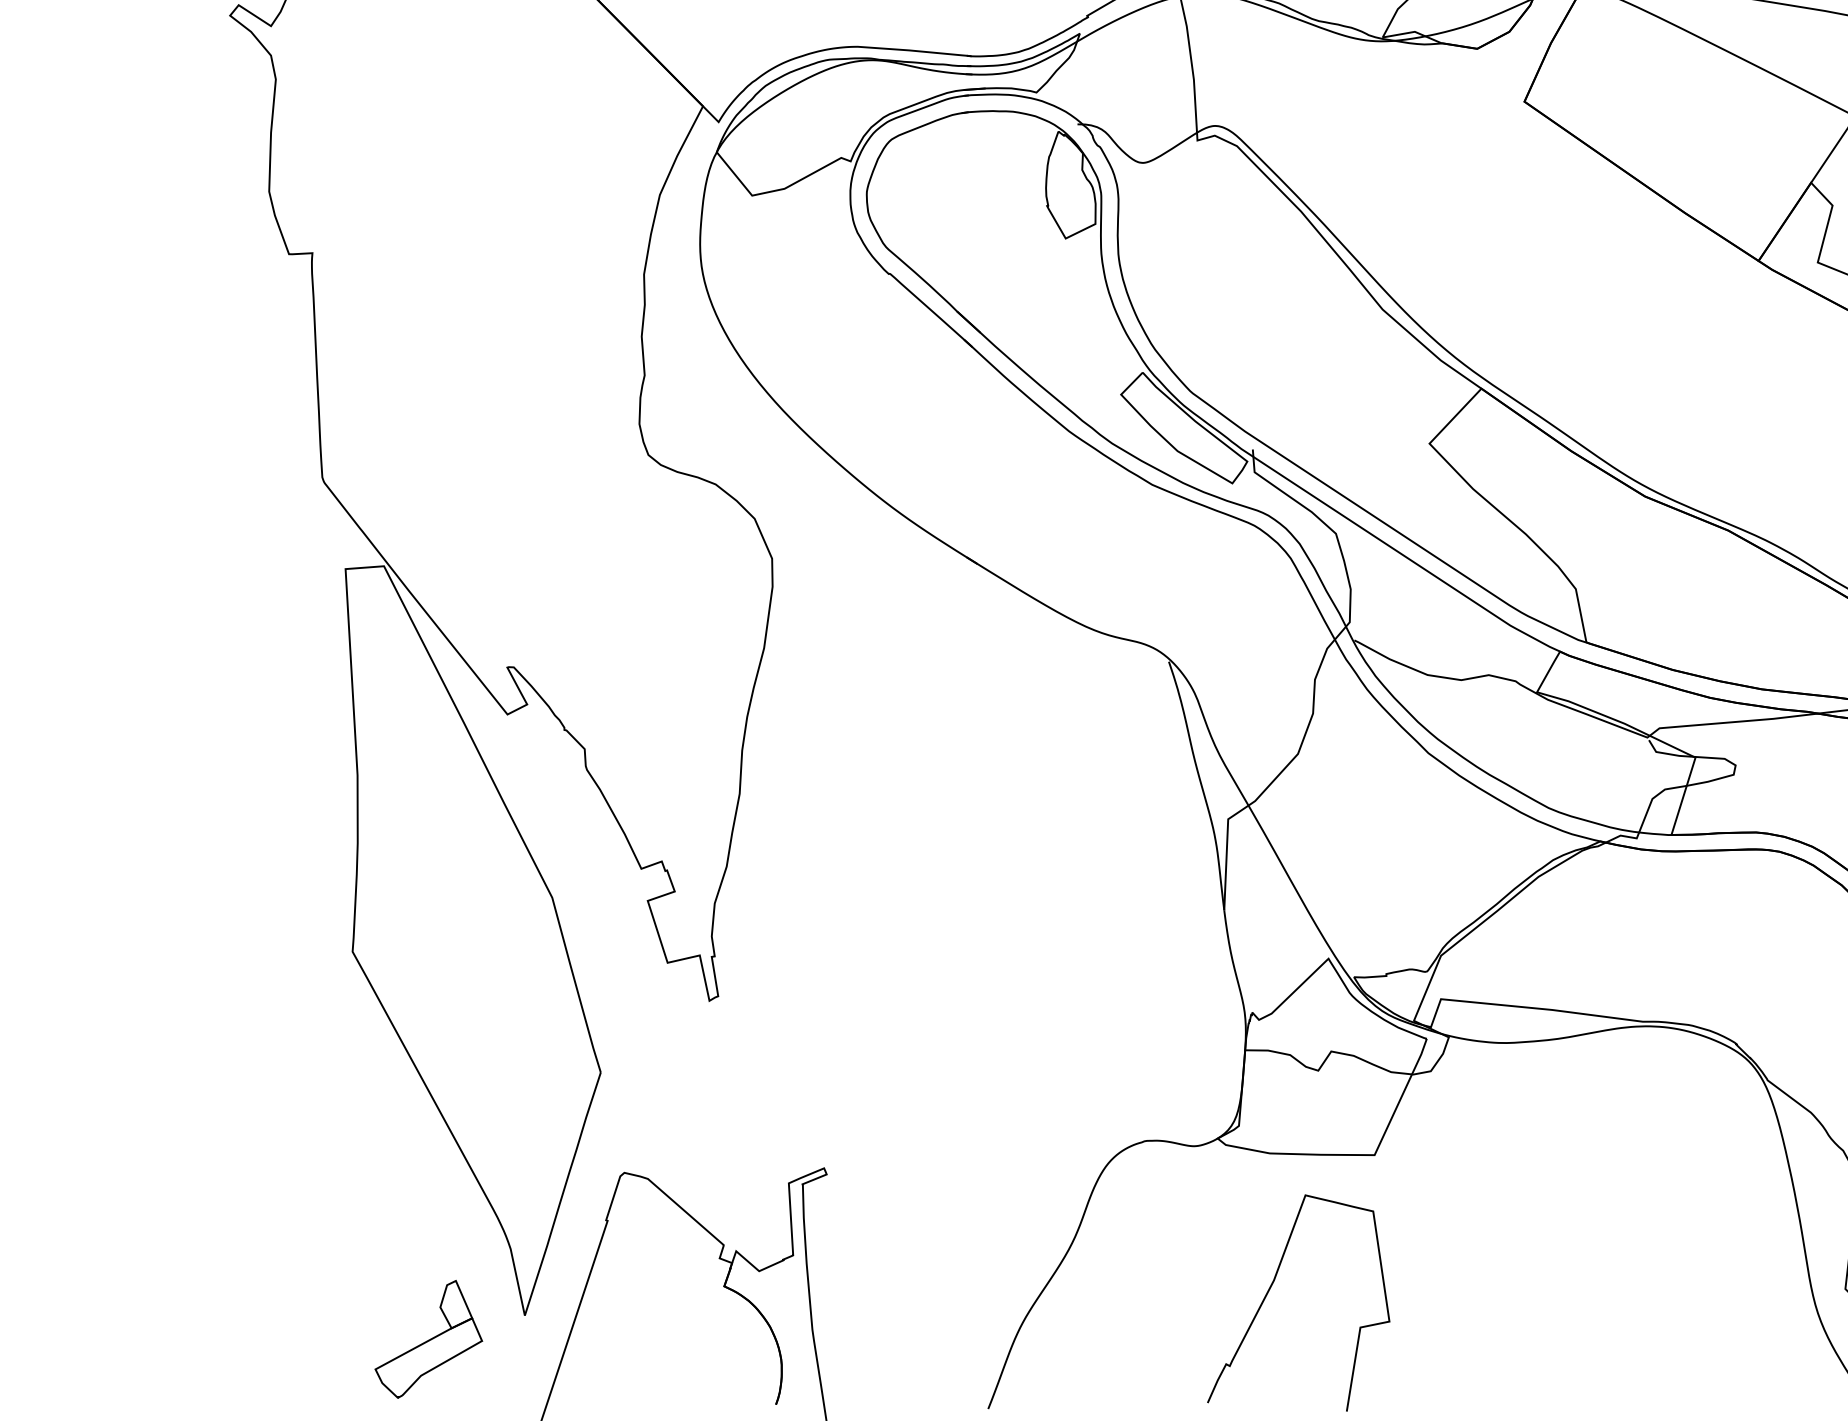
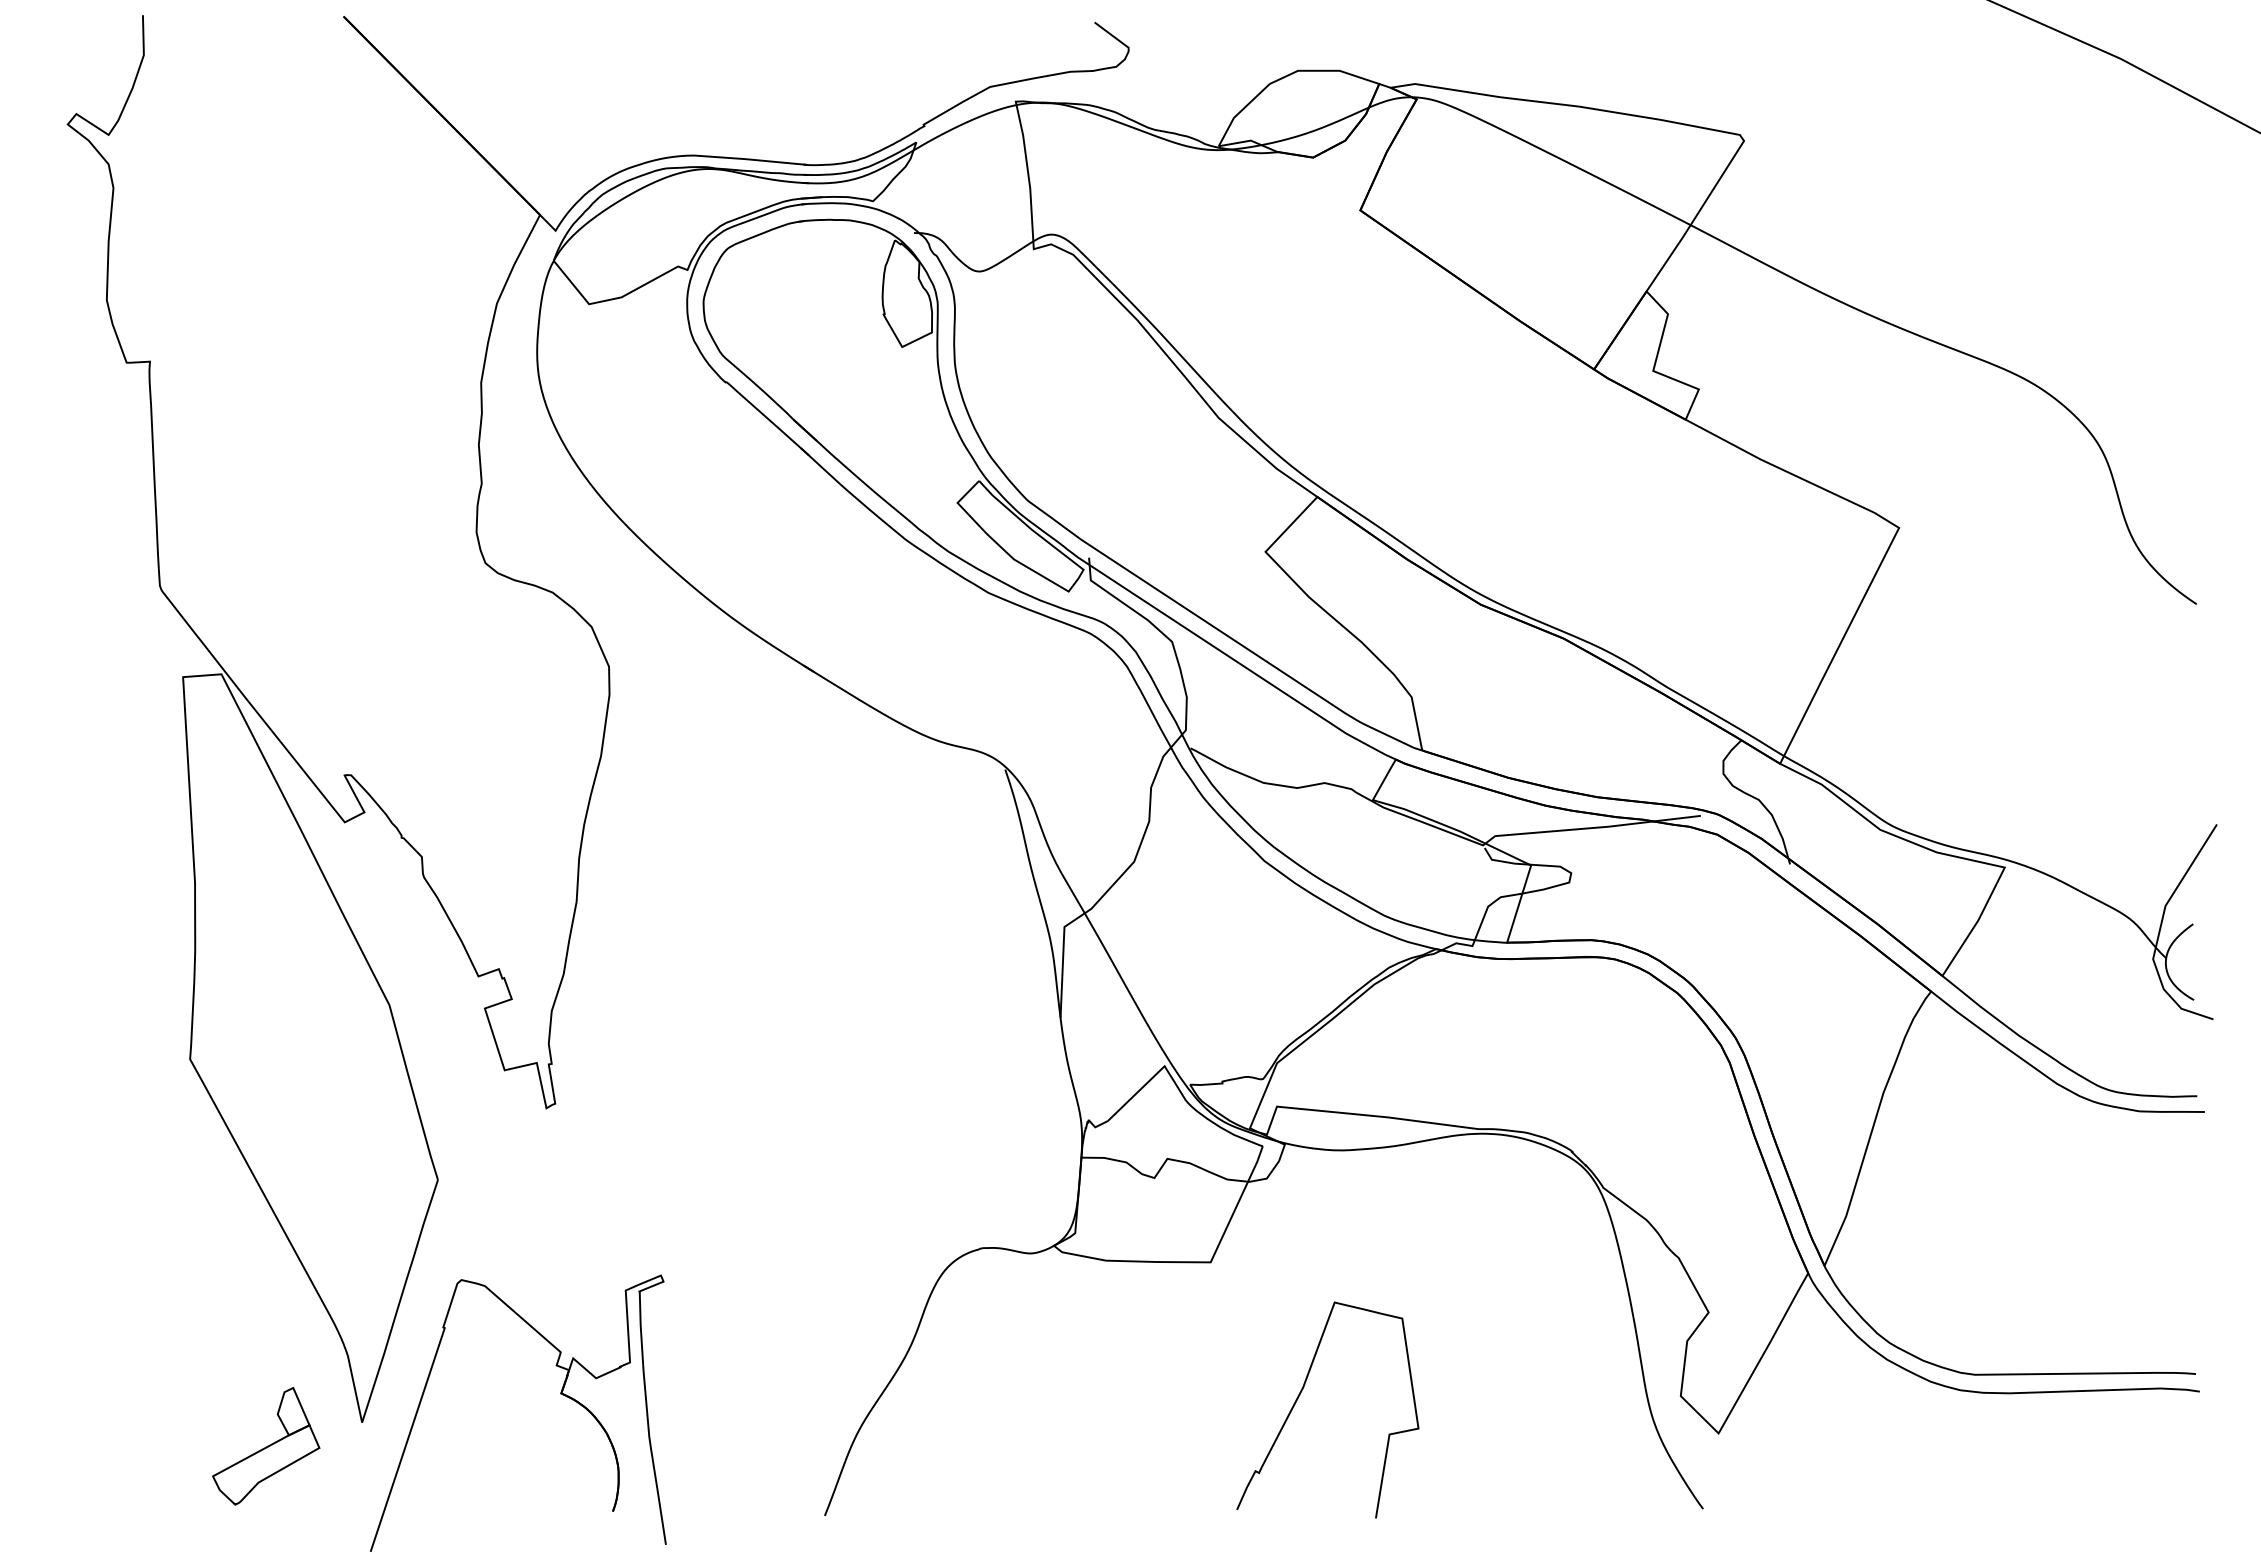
curve: (1271, 1288) -> (1300, 1395), moved

